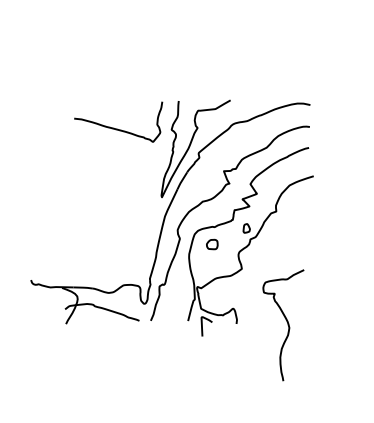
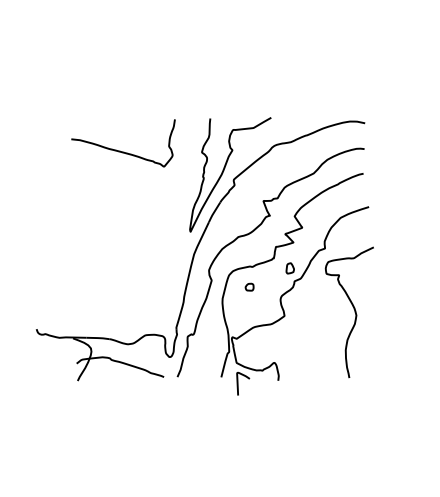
curve: (116, 128) -> (120, 150), moved
part: (212, 243) -> (249, 286), size x0.62
curve: (286, 322) -> (353, 309), moved

